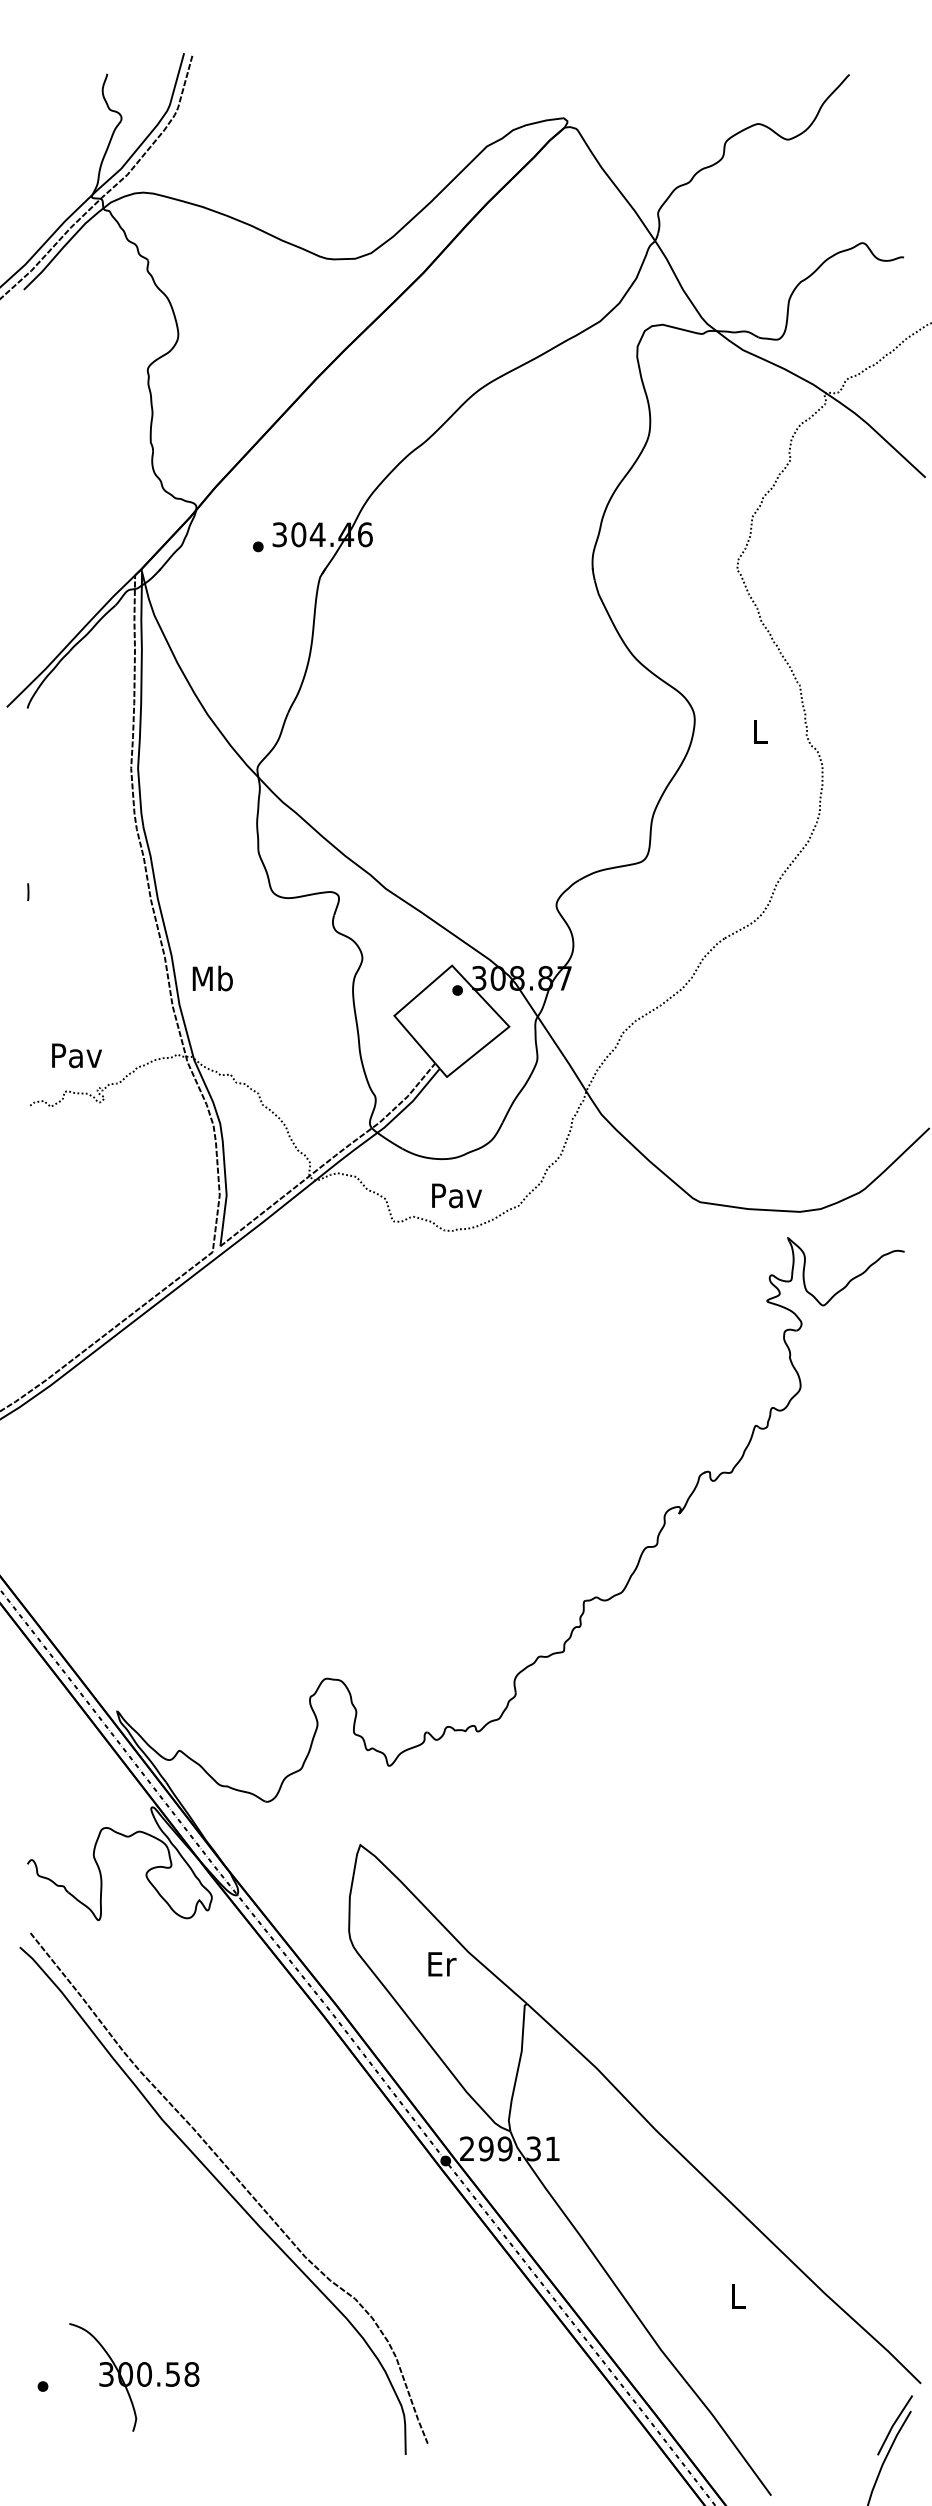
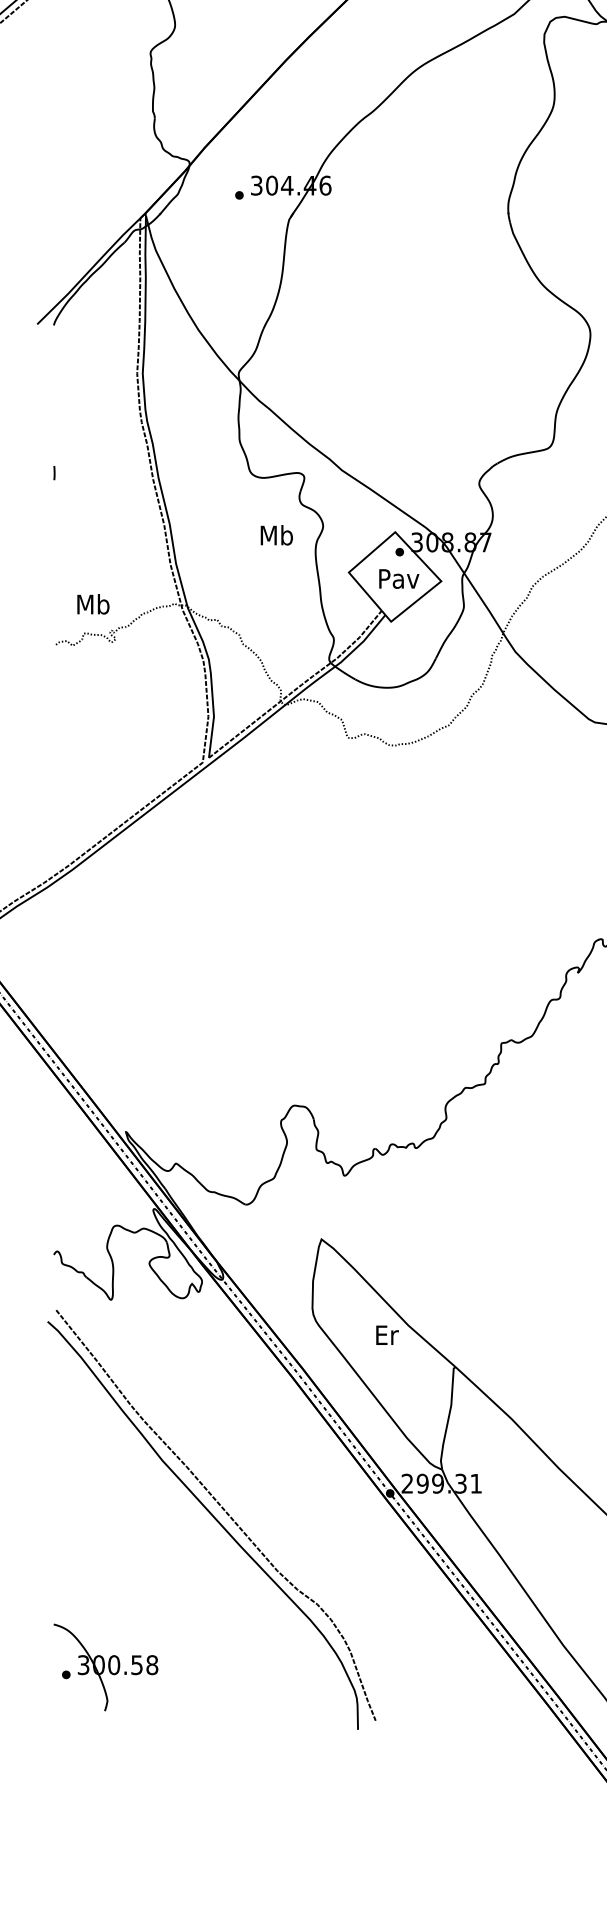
text: (212, 978) -> (276, 535), moved
text: (76, 1055) -> (93, 604), Pav -> Mb
text: (456, 1195) -> (398, 578), moved
part: (134, 2377) -> (106, 1667), moved

